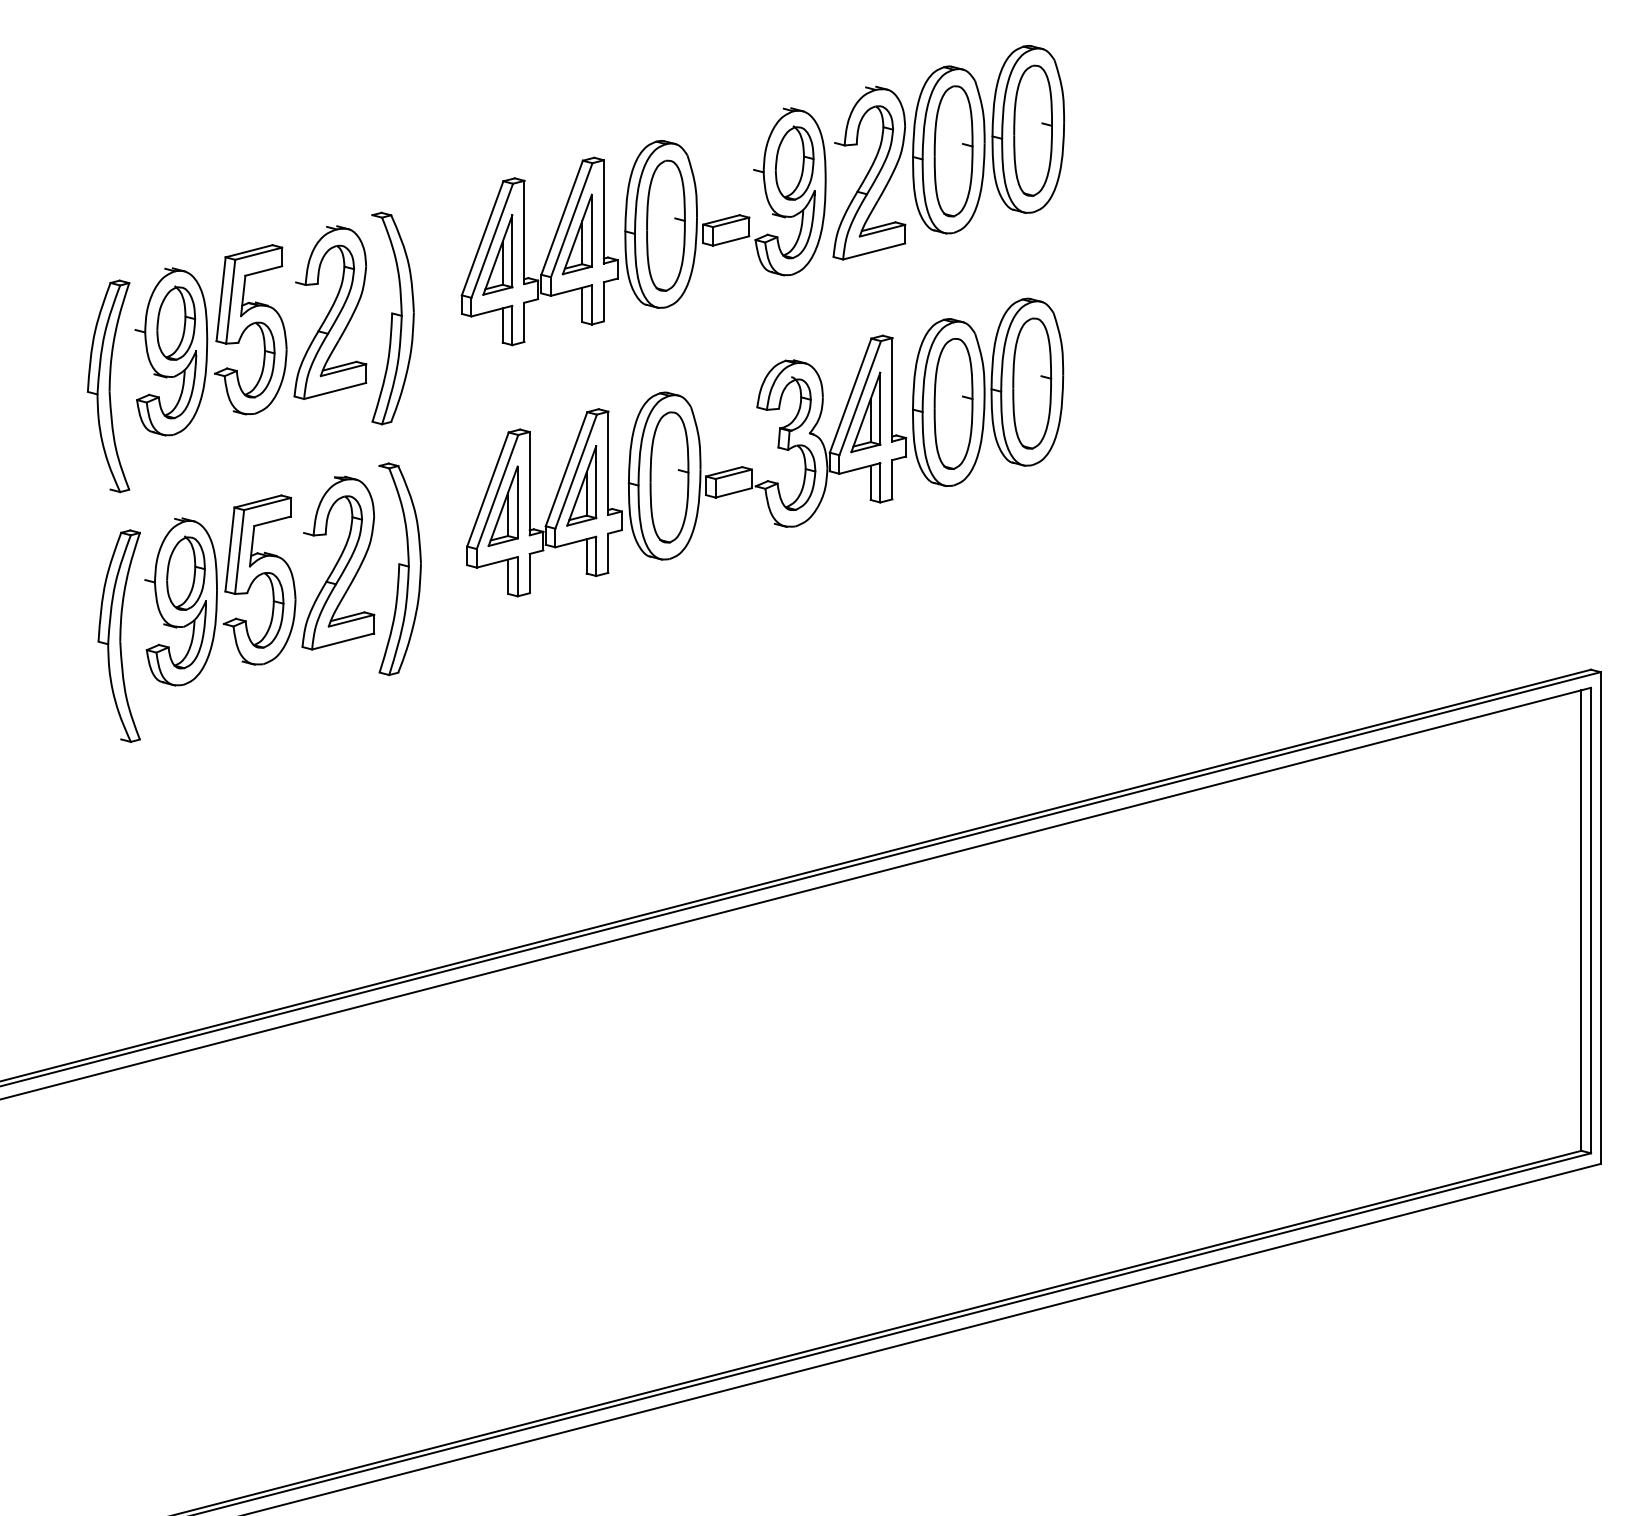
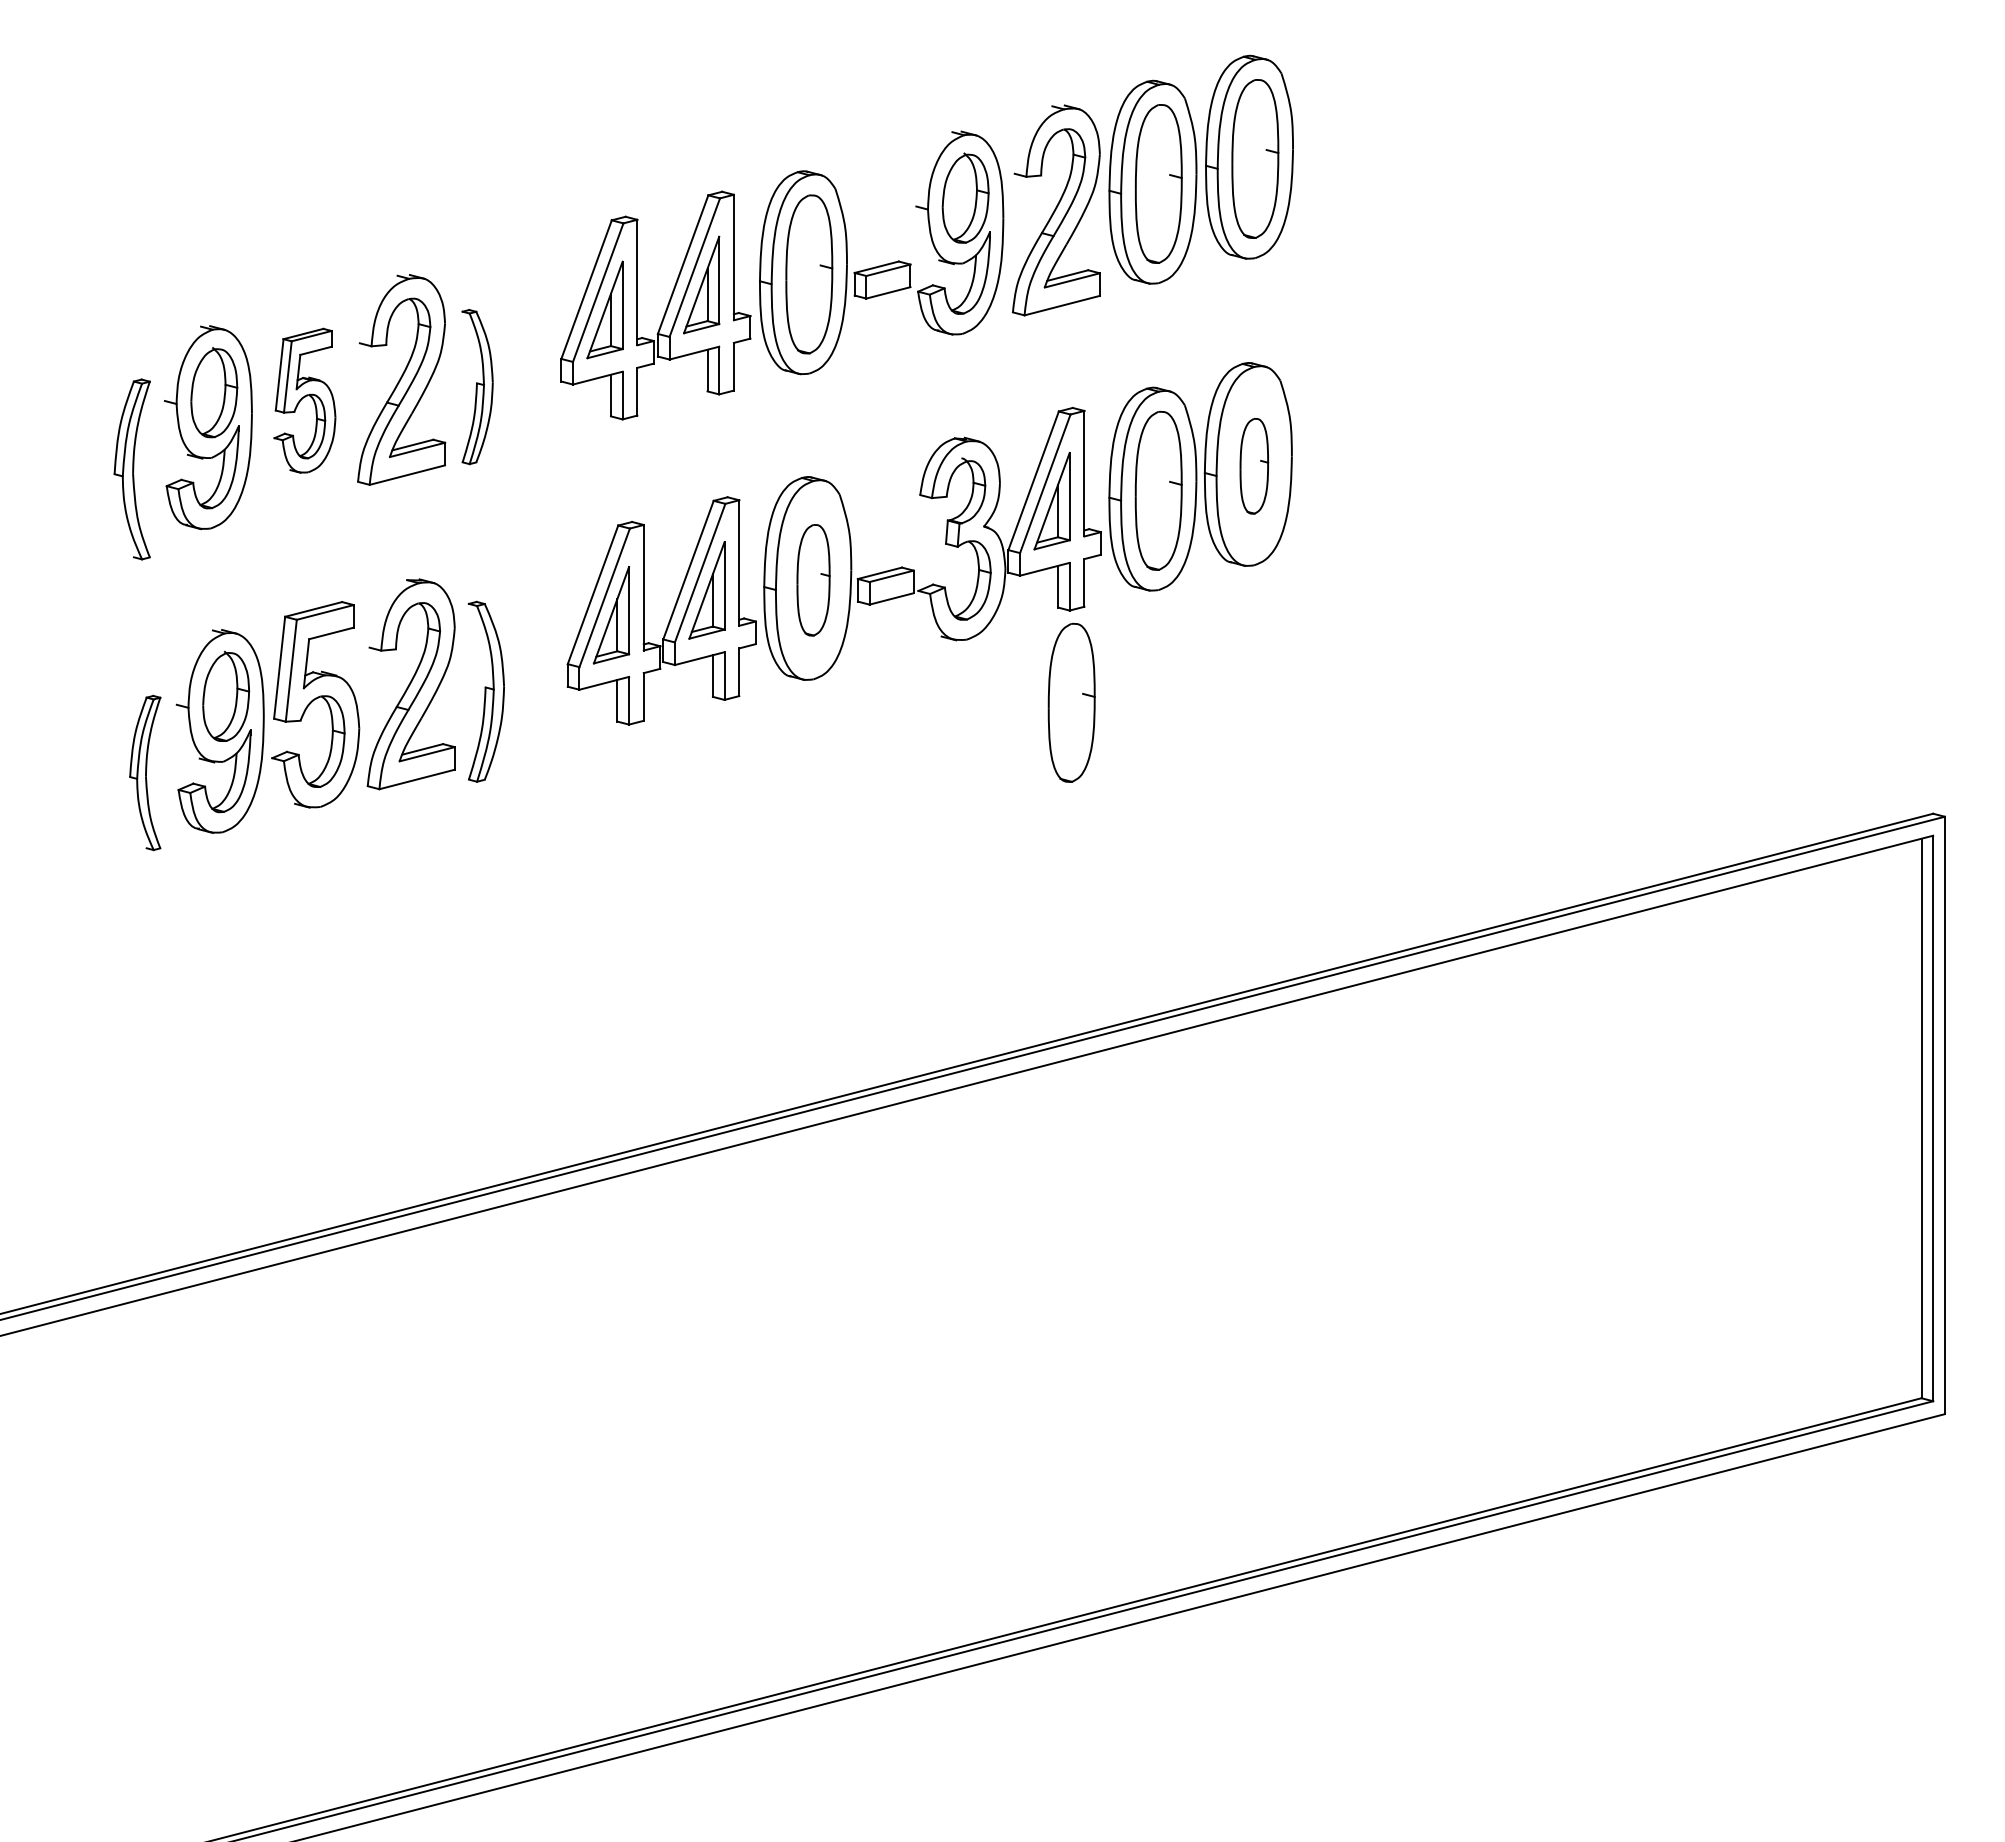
part: (392, 318) -> (477, 386), size x0.6
part: (250, 329) -> (304, 400), size x0.7
part: (1032, 383) -> (1254, 466), size x0.6
part: (108, 386) -> (132, 469), size x0.7
part: (669, 477) -> (813, 580), size x0.7
part: (400, 569) -> (486, 691), size x0.7
part: (881, 578) -> (1071, 702), added
part: (119, 635) -> (145, 772), size x0.6

